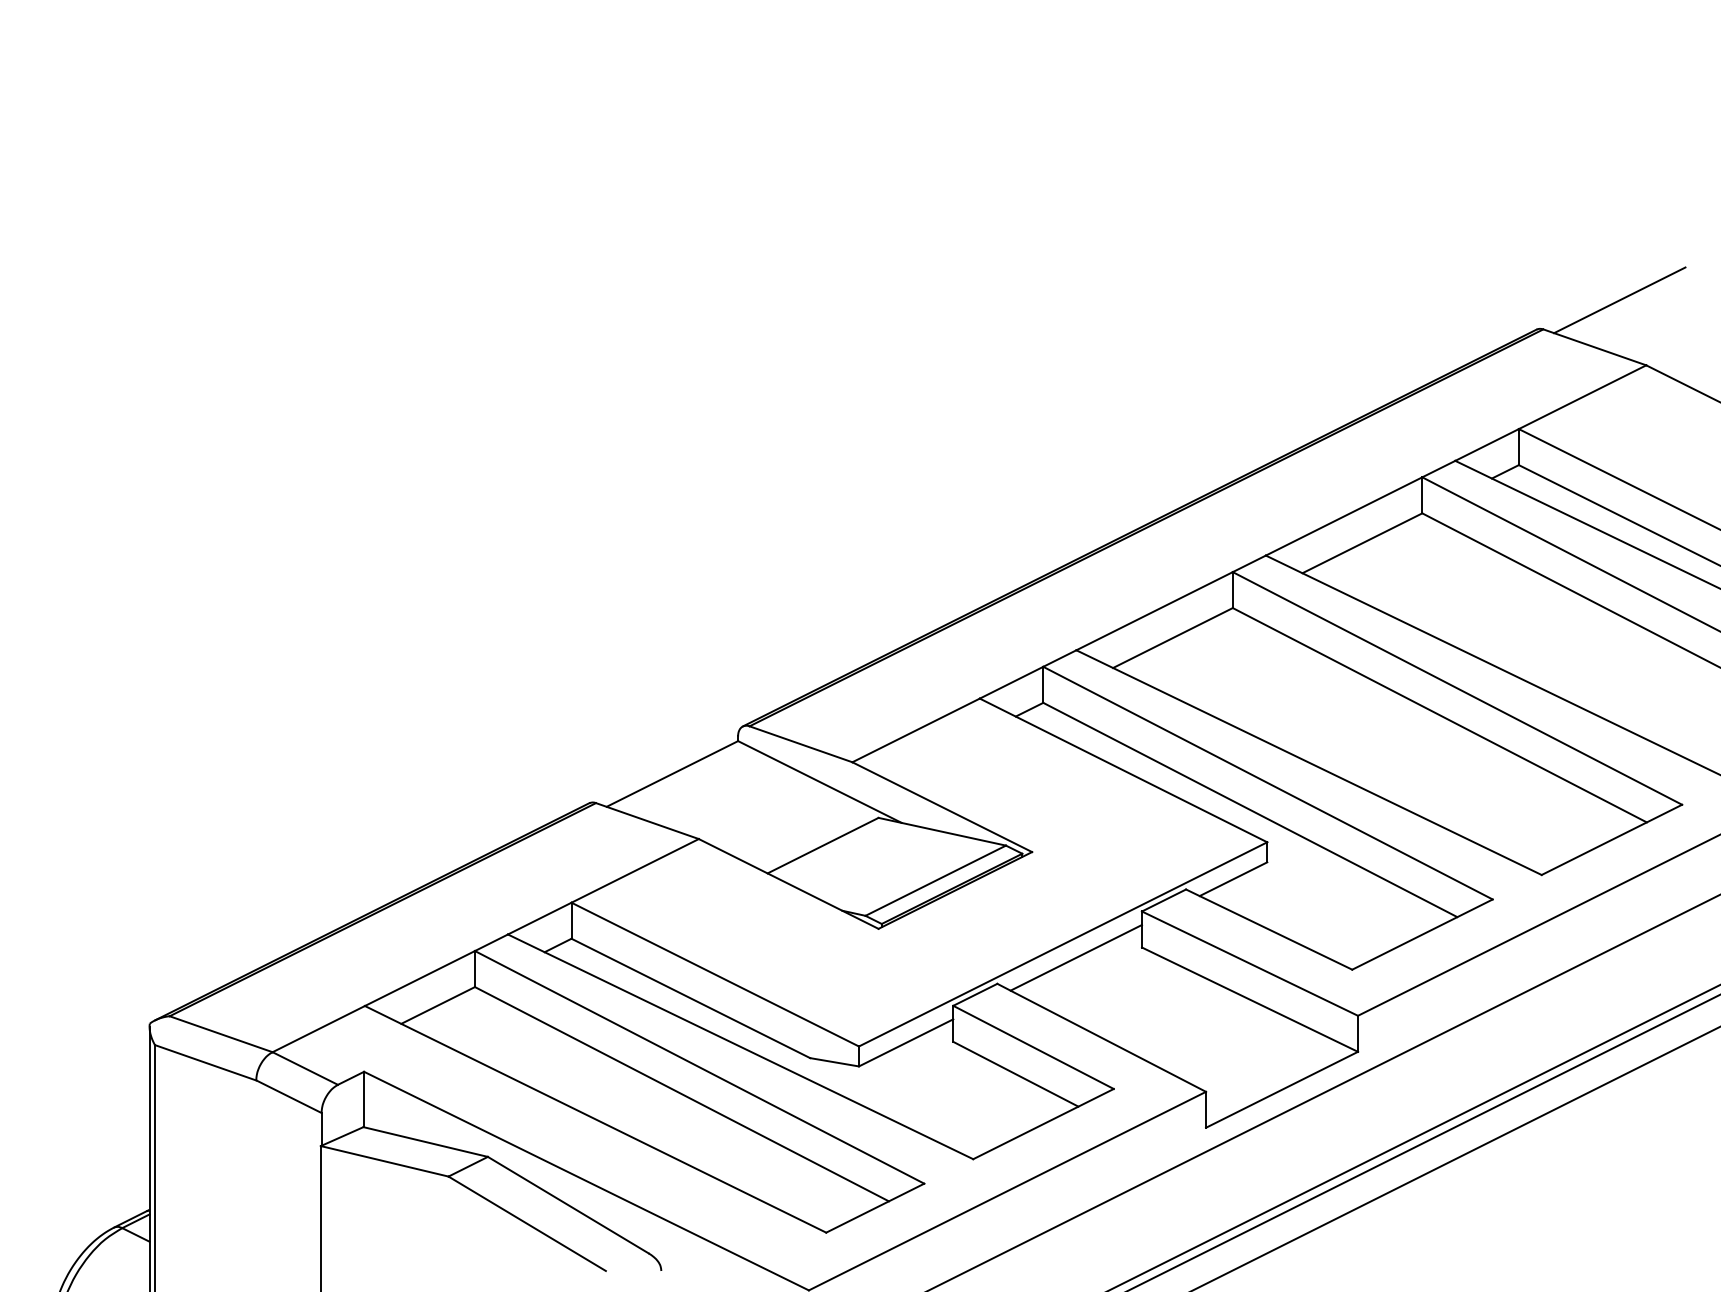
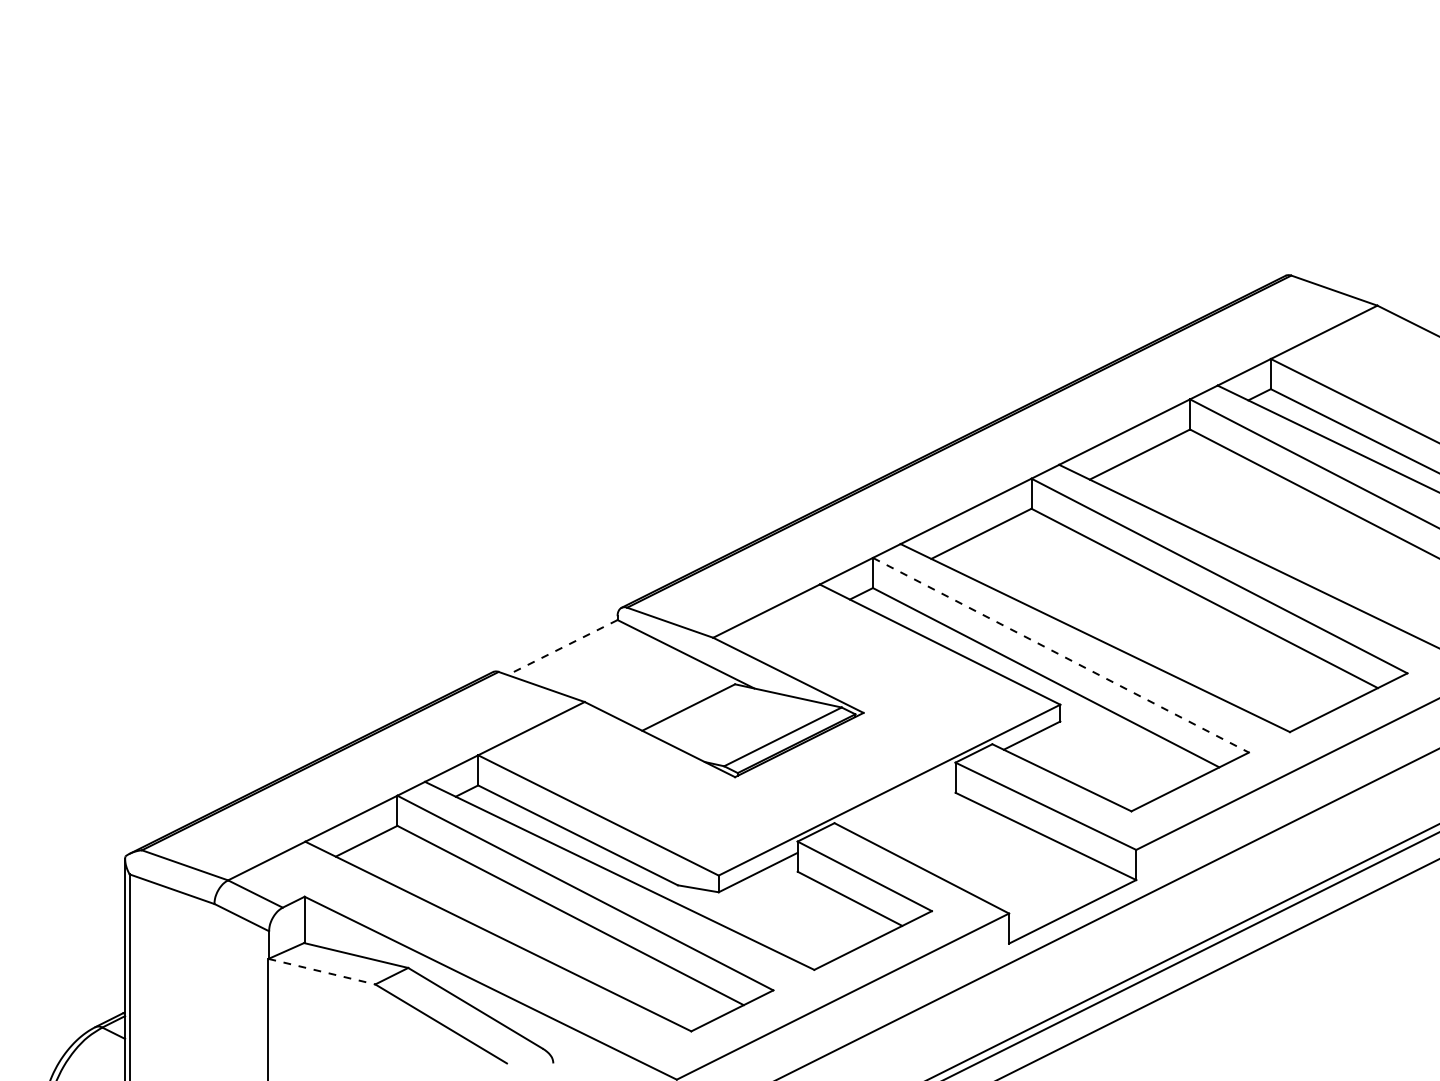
line: (1619, 300) -> (1355, 251), removed
line: (671, 774) -> (561, 648), solid -> dashed
line: (1268, 783) -> (1061, 655), solid -> dashed
line: (1075, 957) -> (899, 801), removed
line: (384, 1161) -> (321, 971), solid -> dashed

